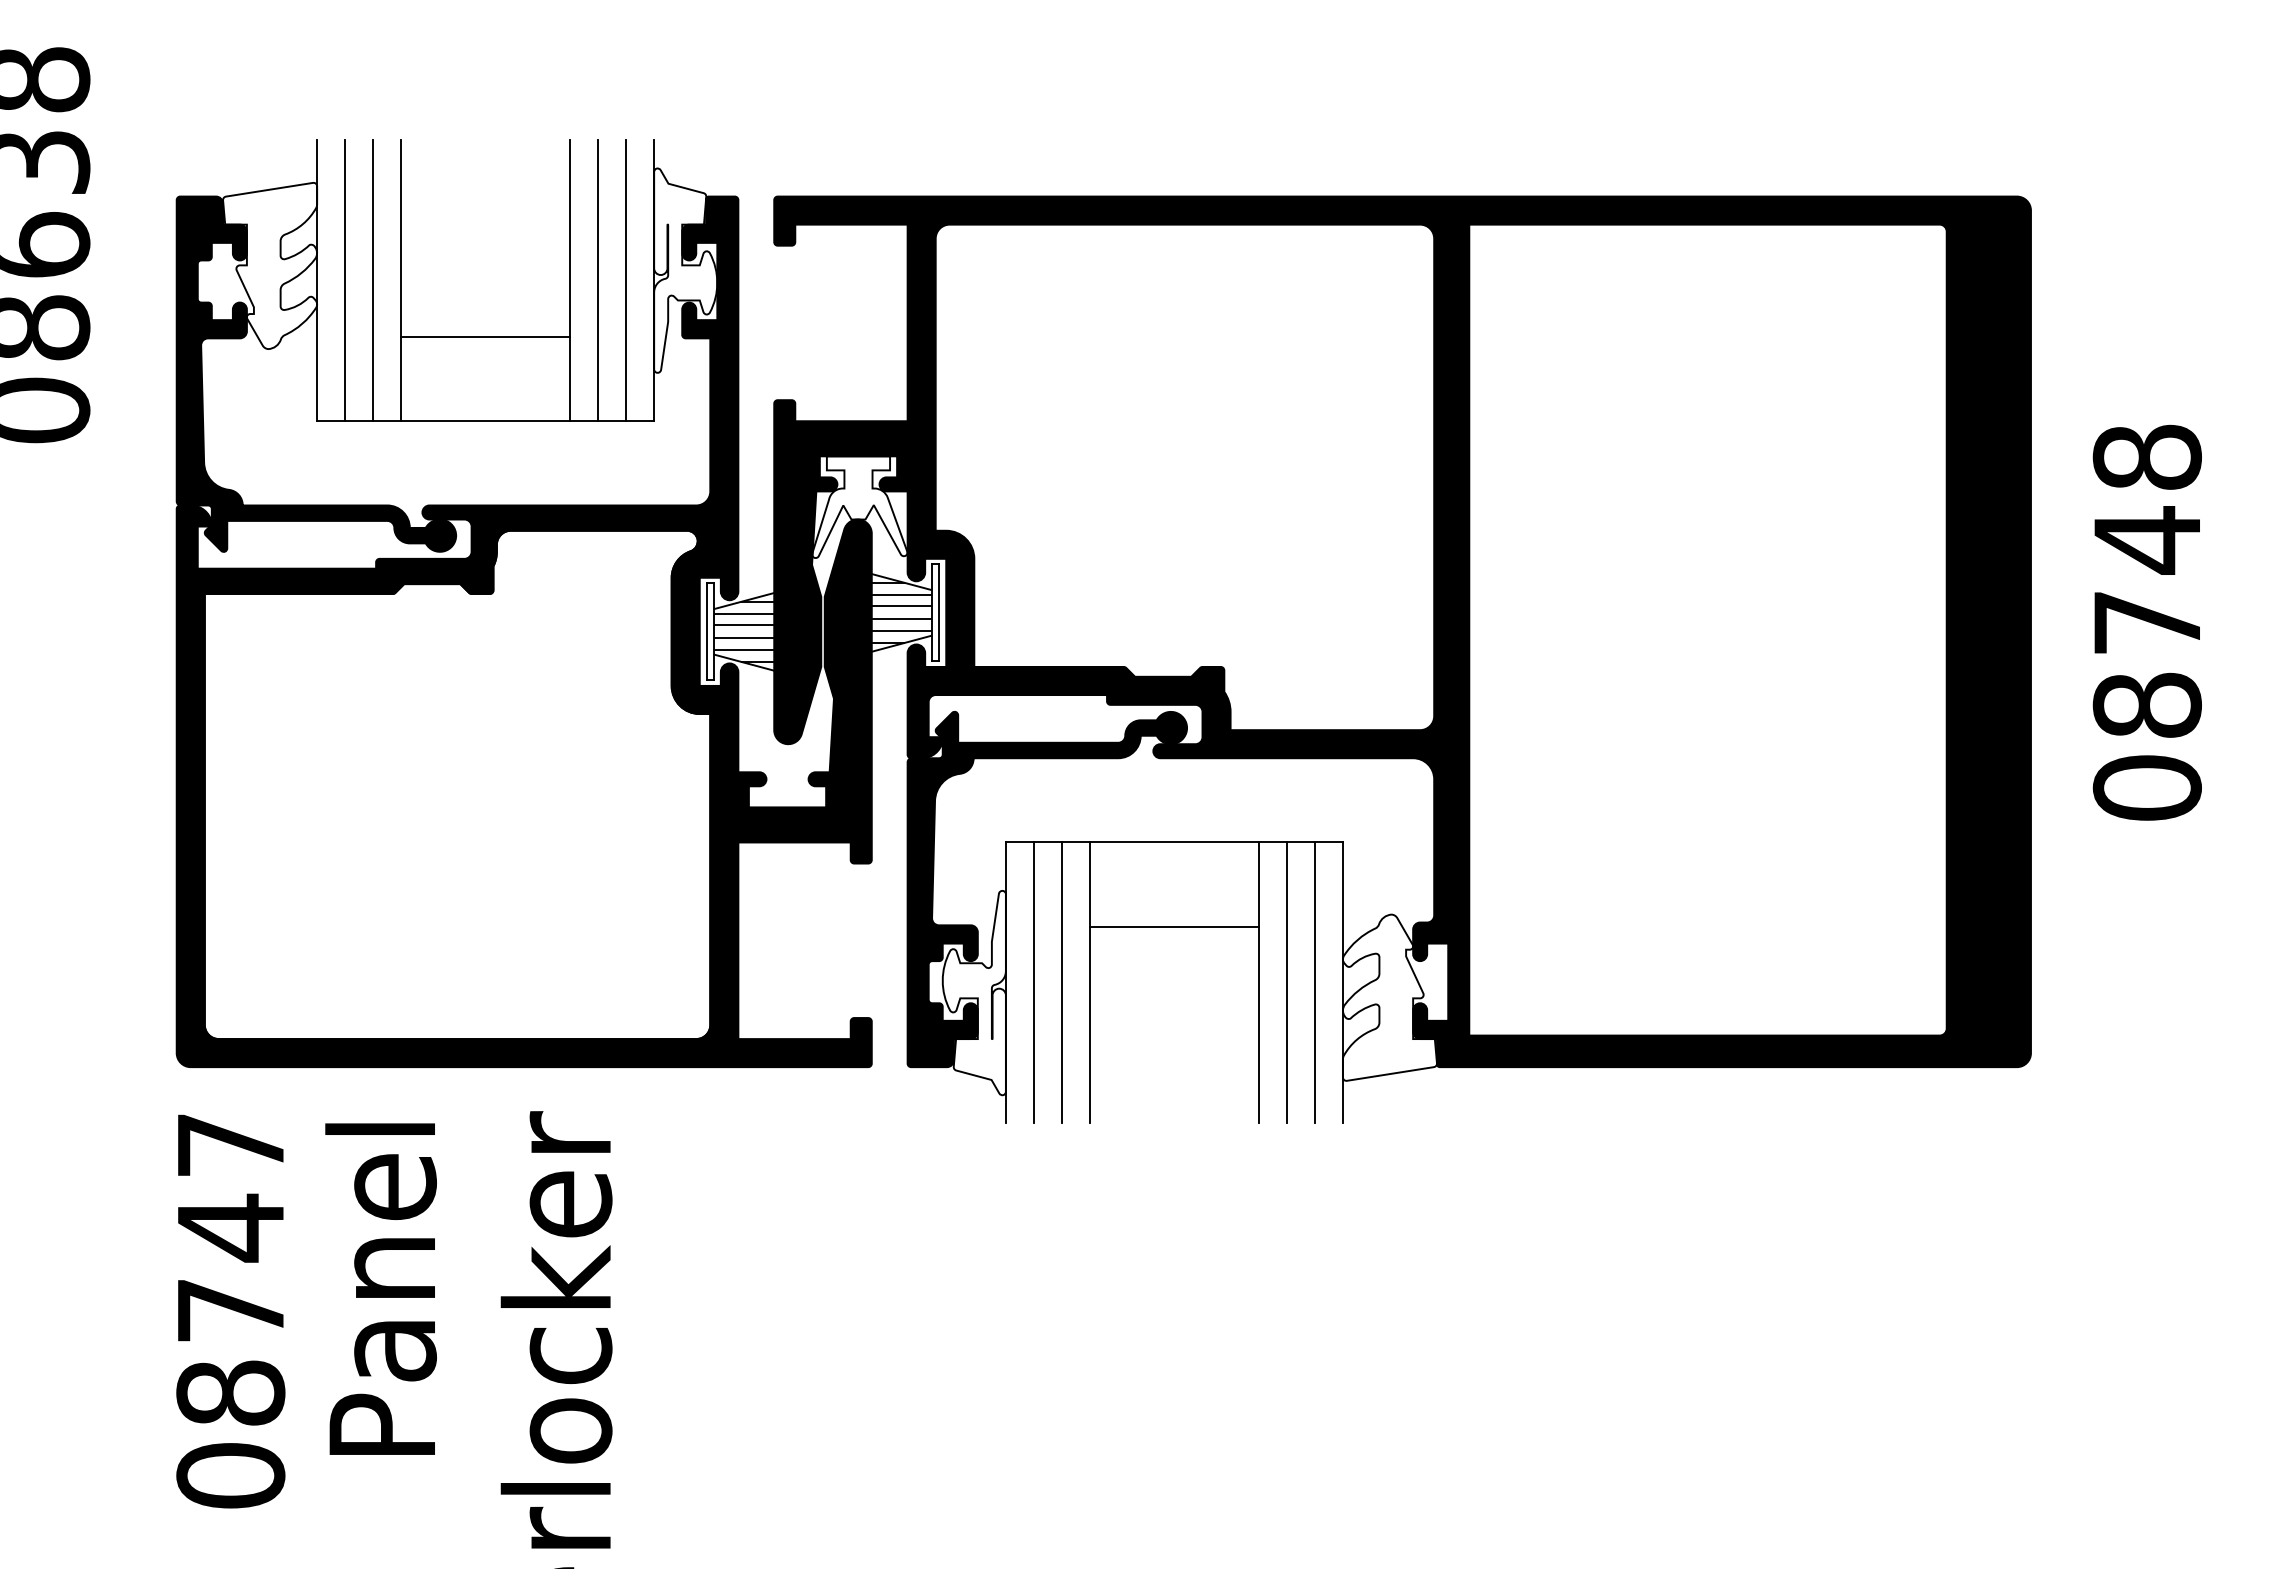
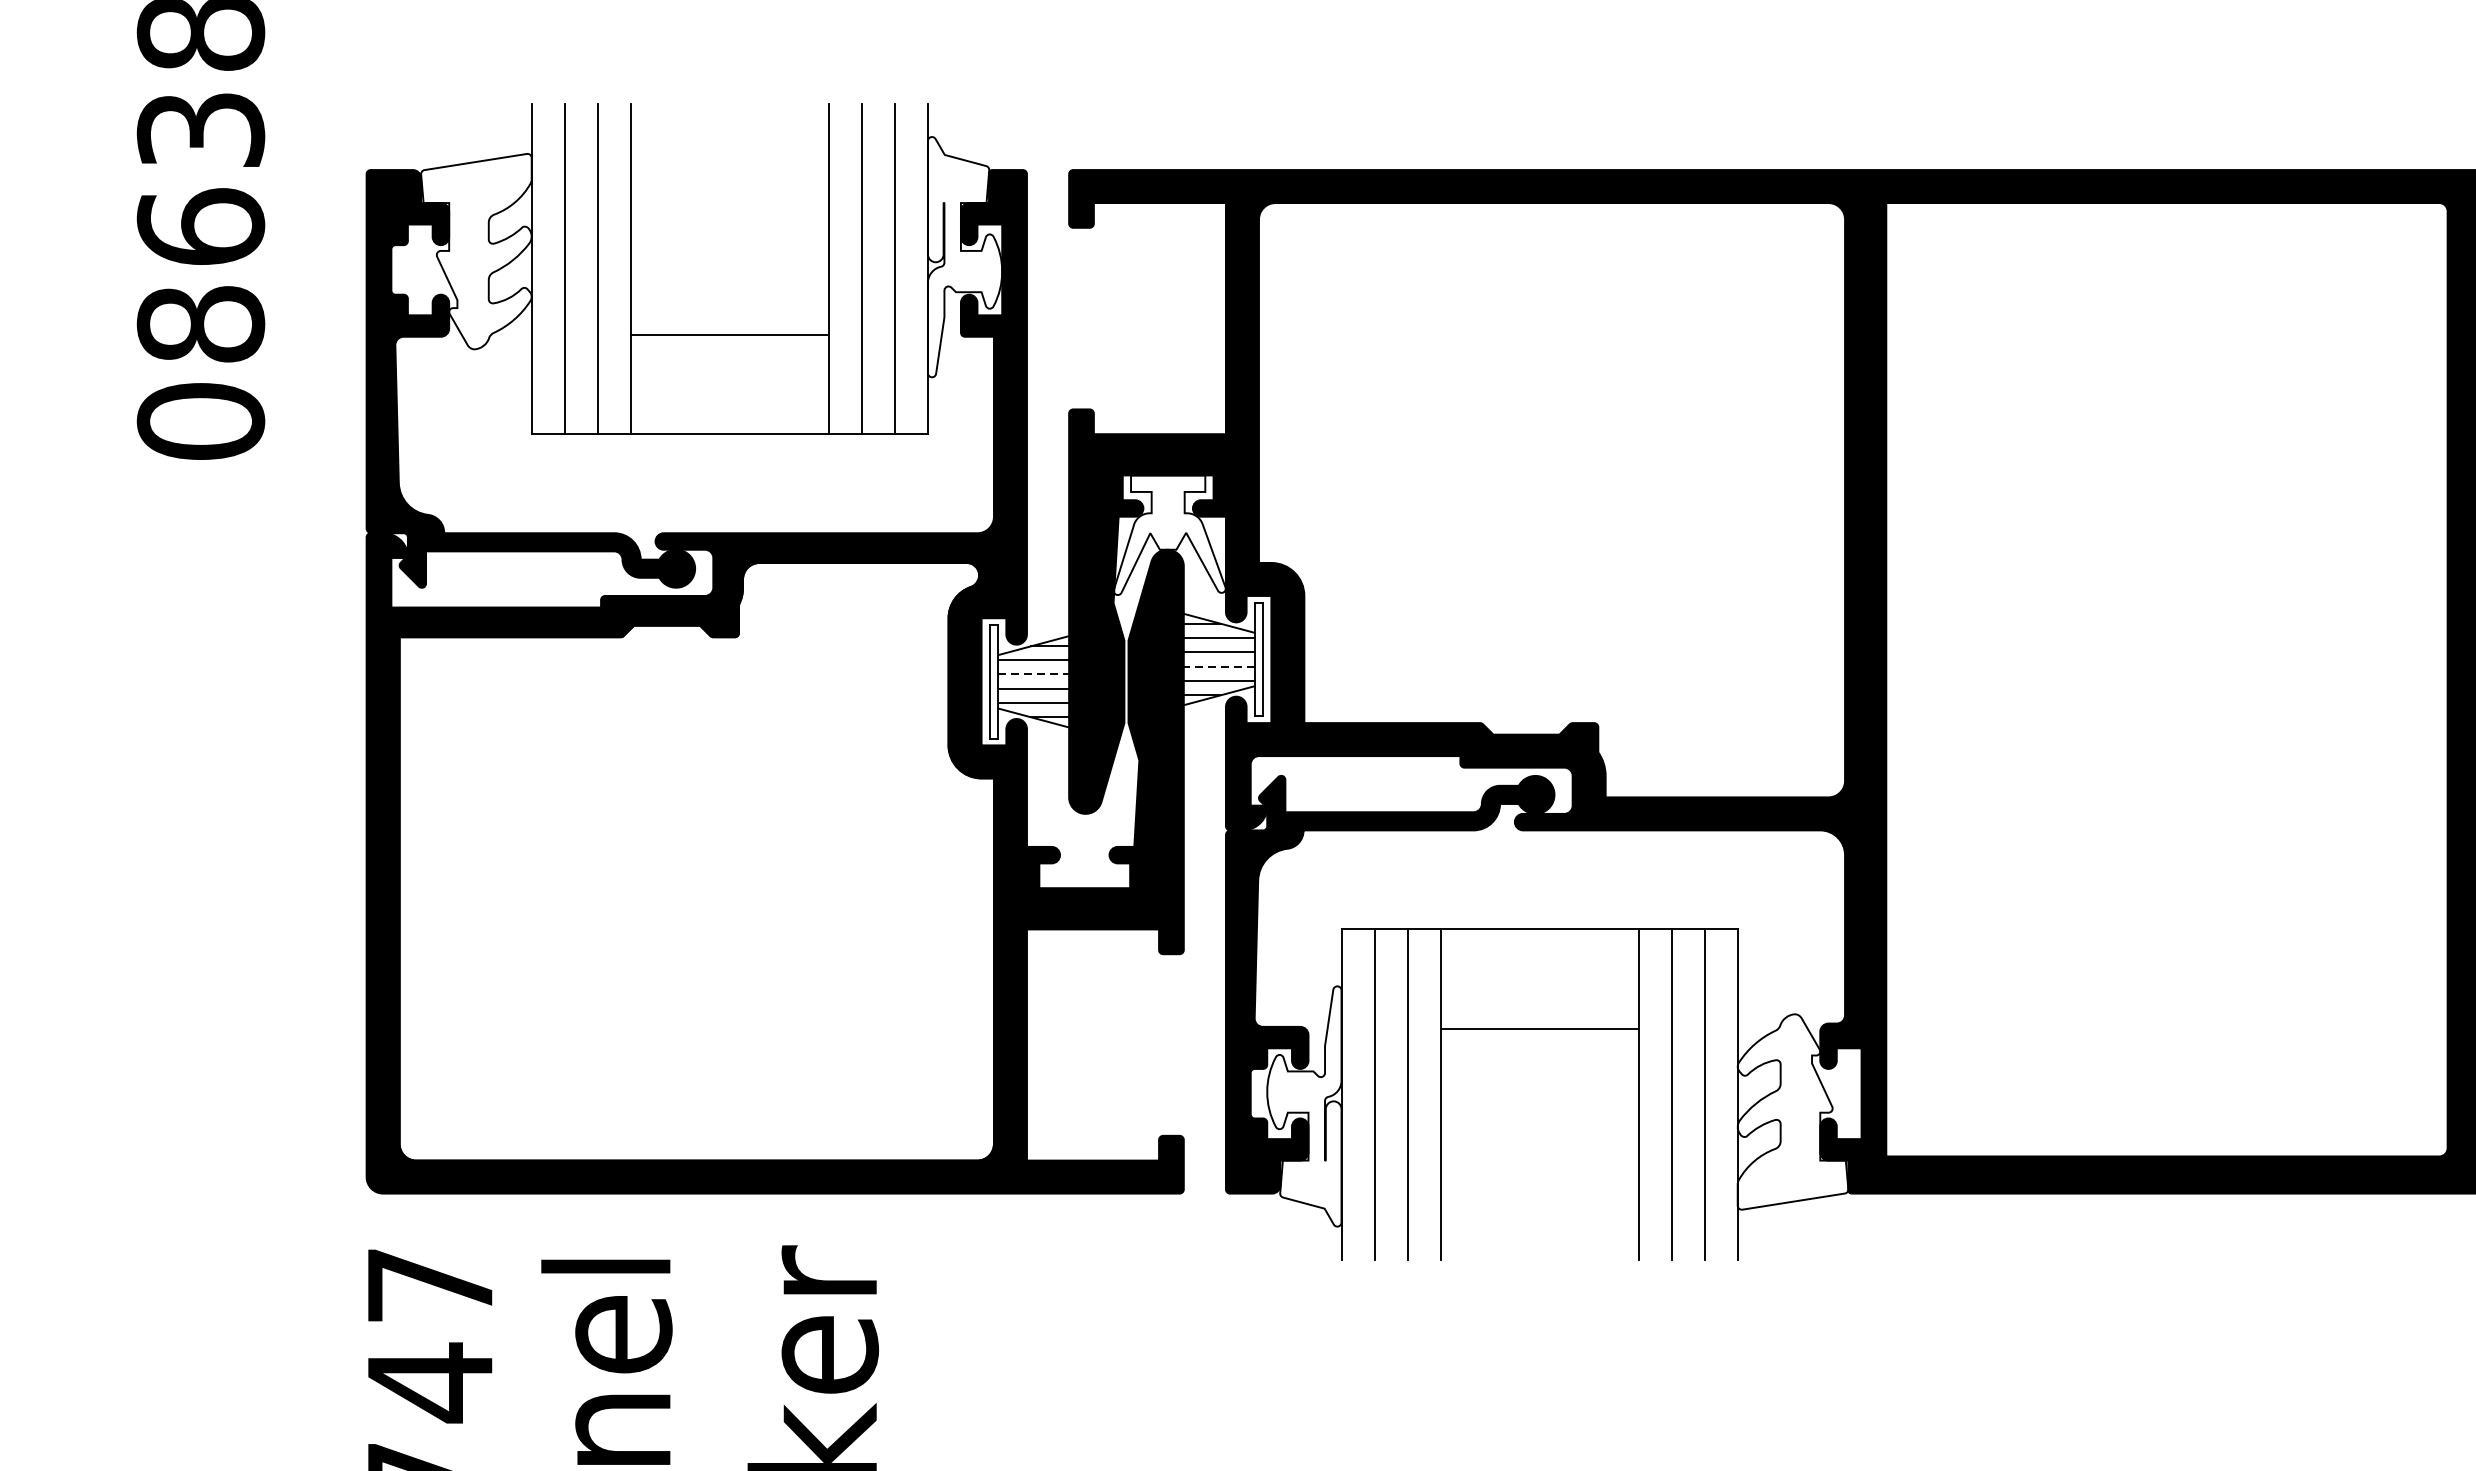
line: (900, 619) -> (1217, 667), solid -> dashed
line: (745, 625) -> (1035, 674), solid -> dashed

